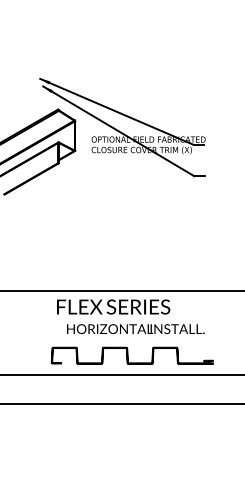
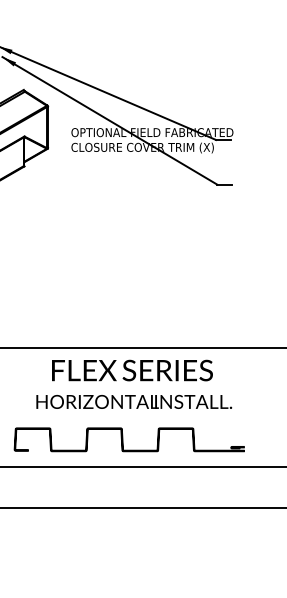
text: (113, 306) -> (132, 369), moved

